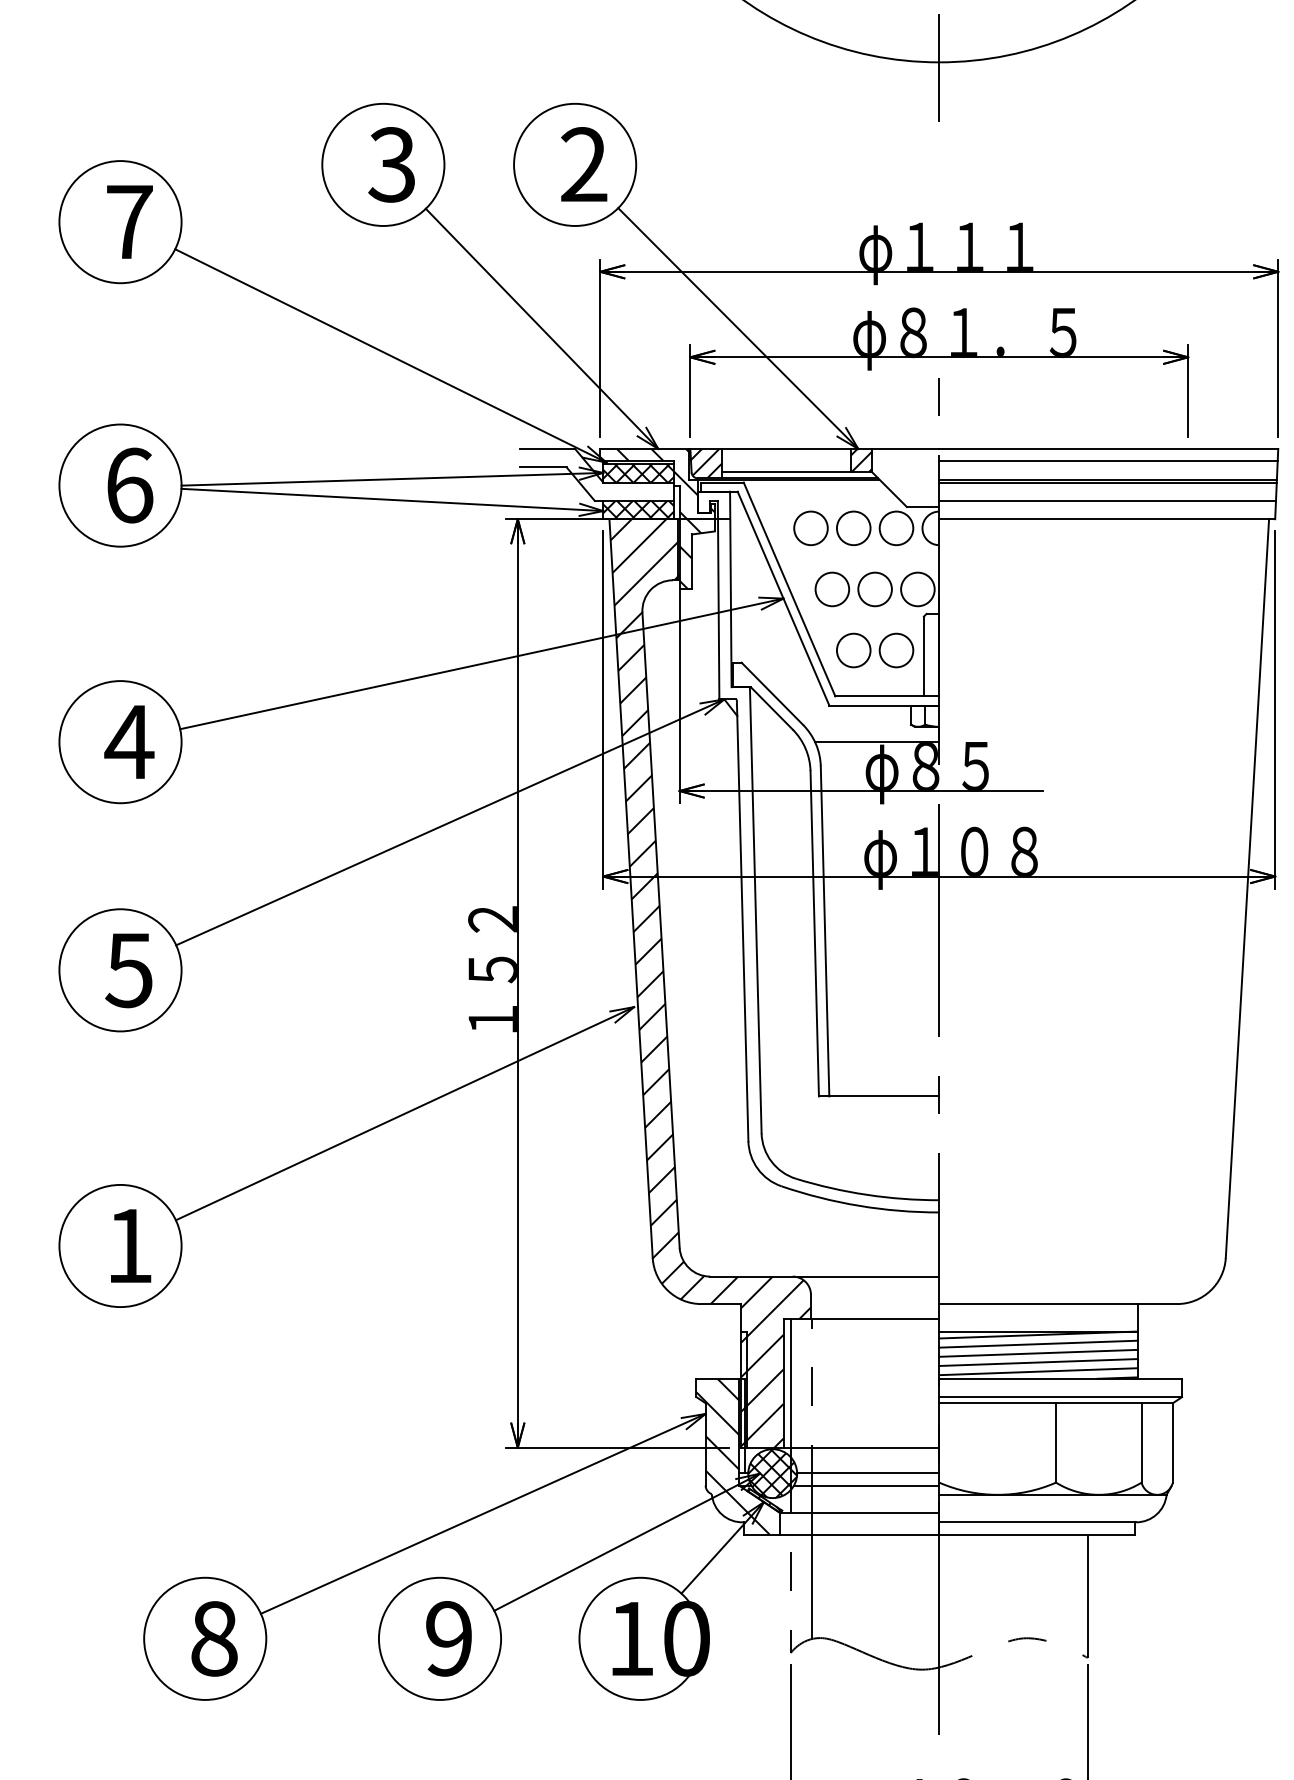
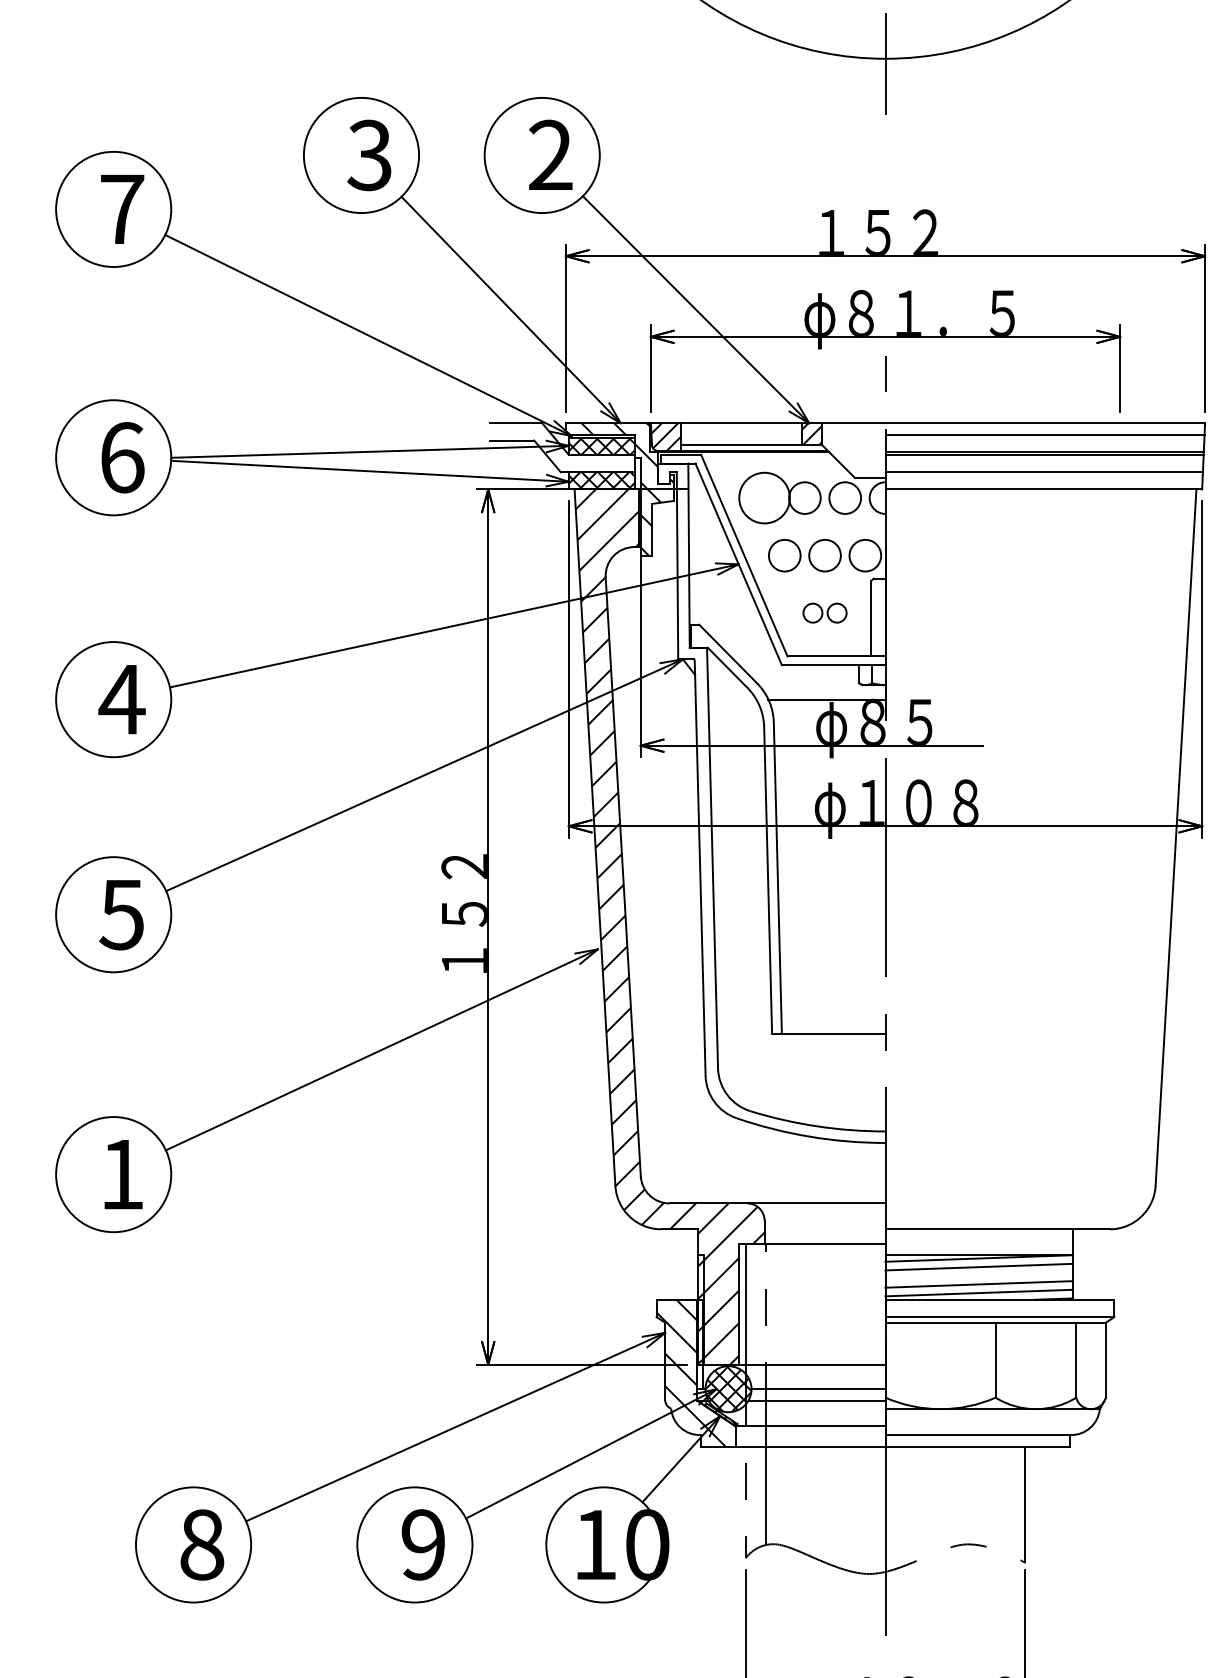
text: (946, 252) -> (892, 238), φ１１１ -> １５２
circle: (810, 527) -> (764, 497), size x1.6
part: (874, 649) -> (824, 612), size x0.6
line: (1037, 1353) -> (978, 1275), removed

